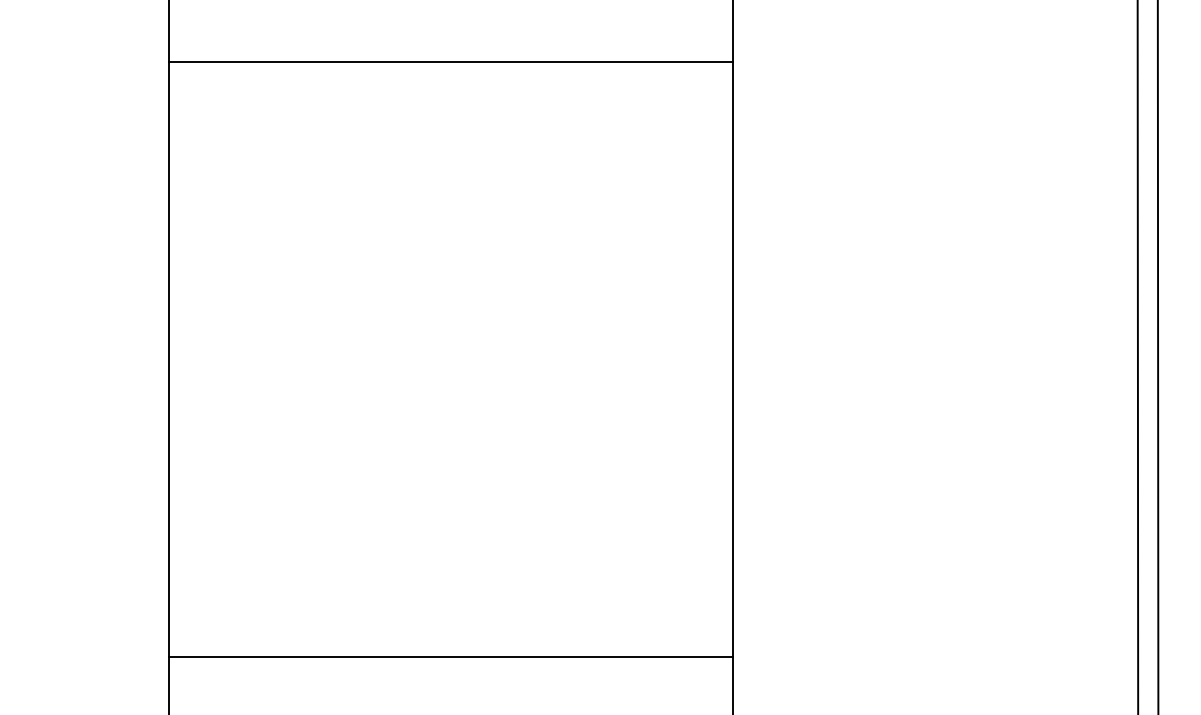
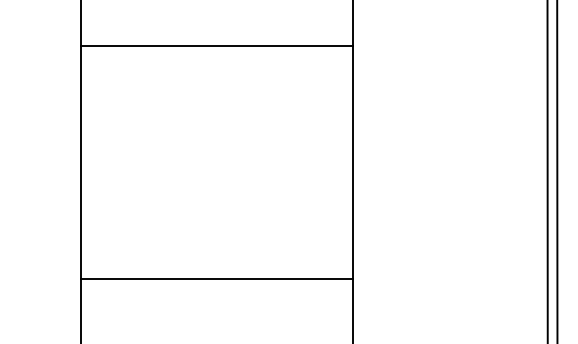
line: (449, 61) -> (216, 45), moved
line: (449, 657) -> (216, 279), moved

